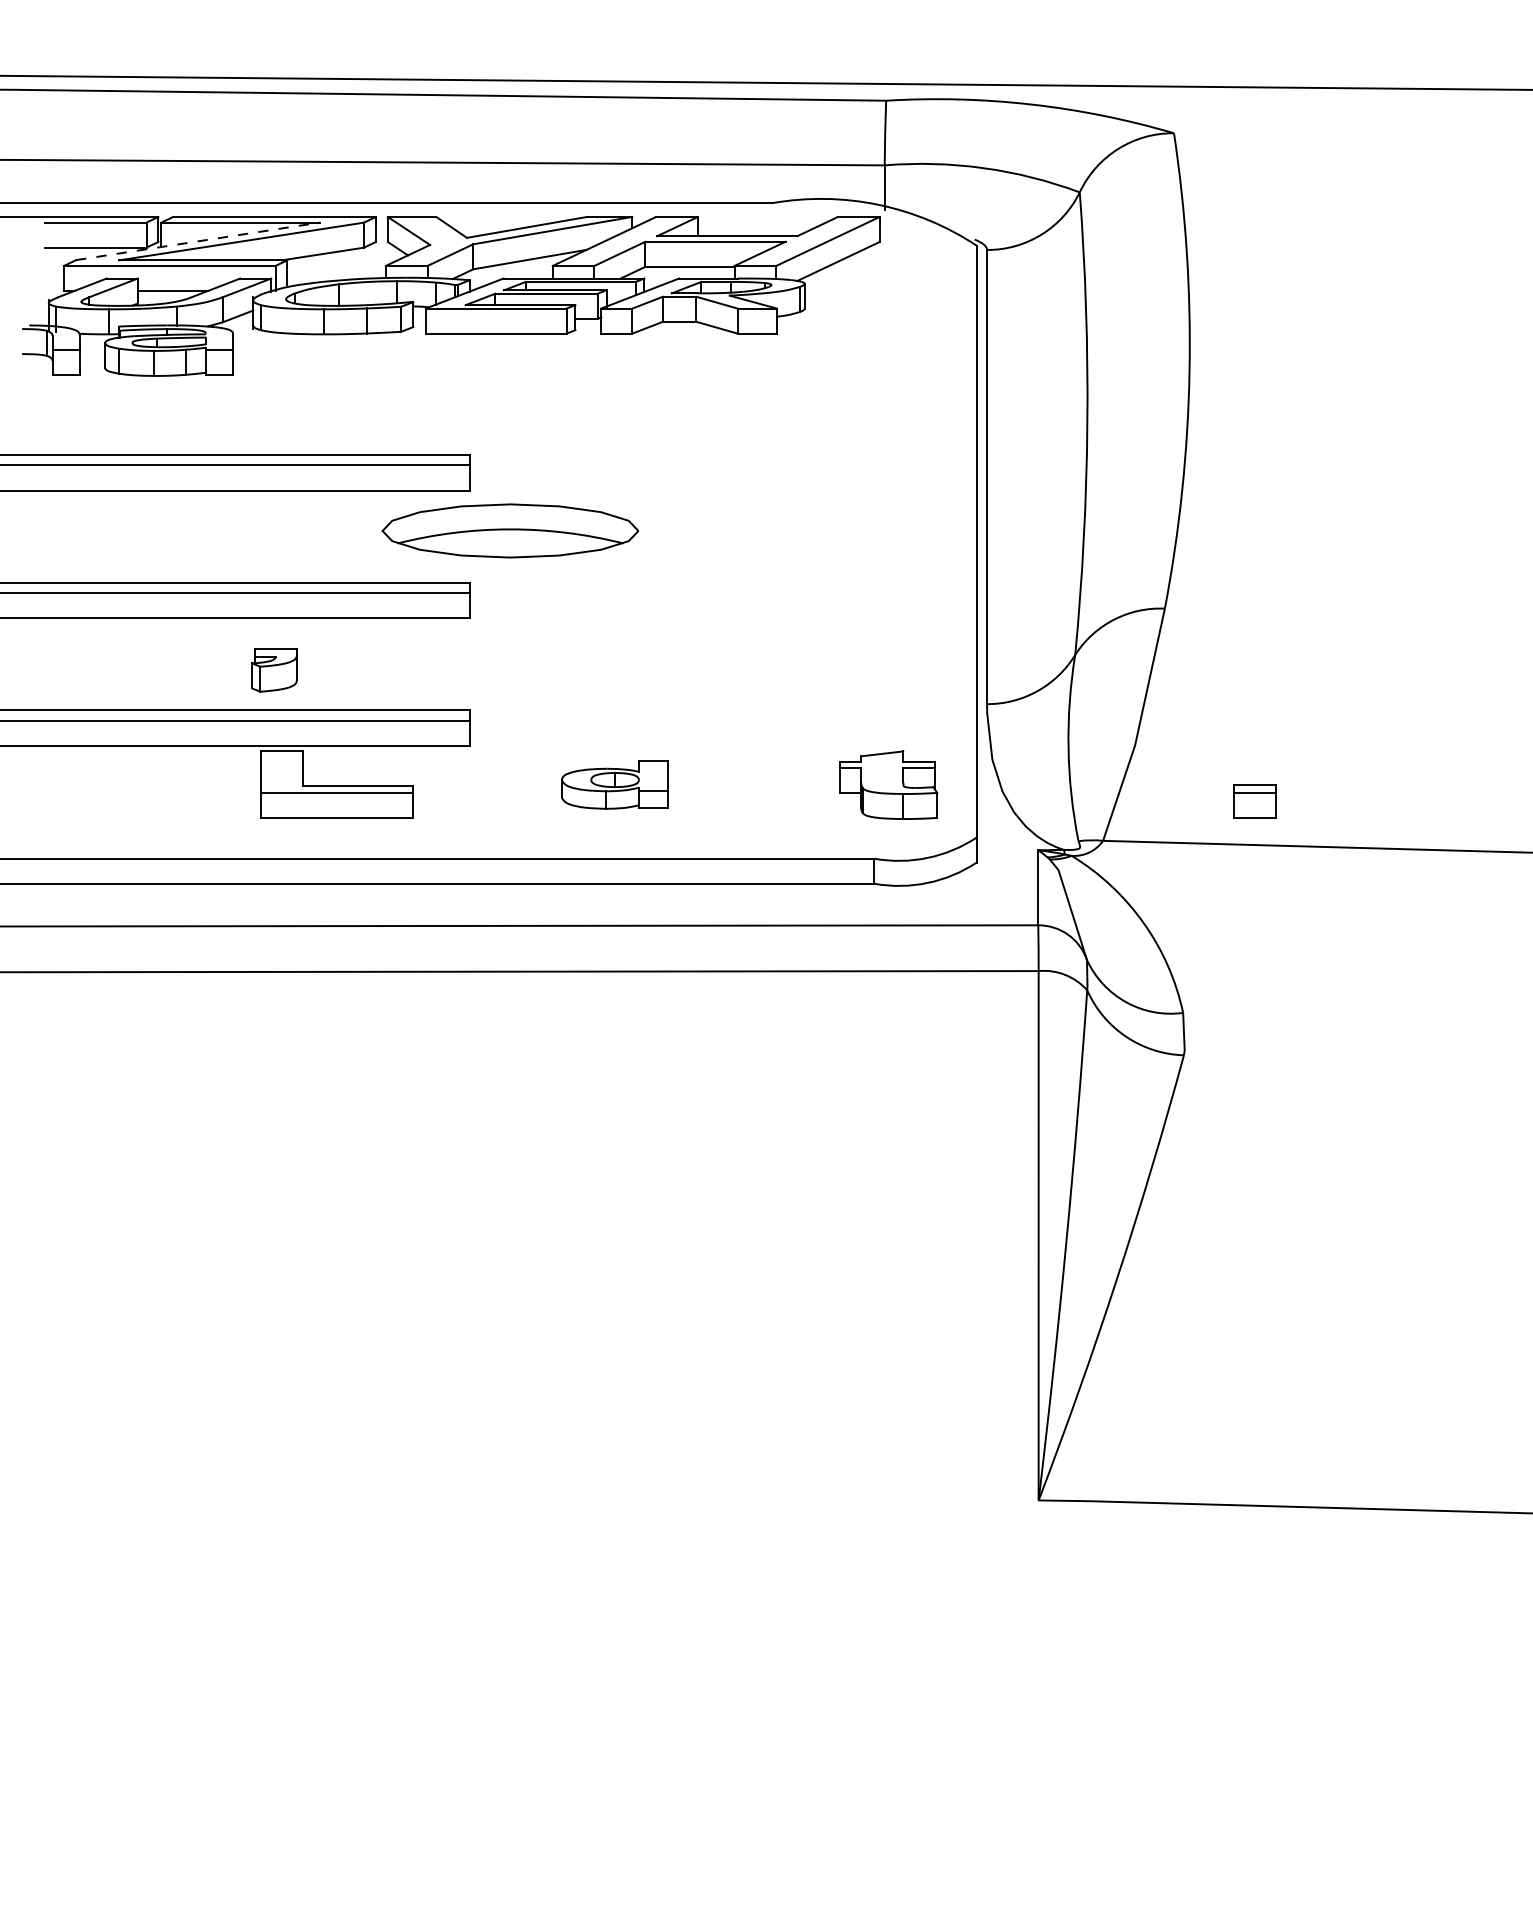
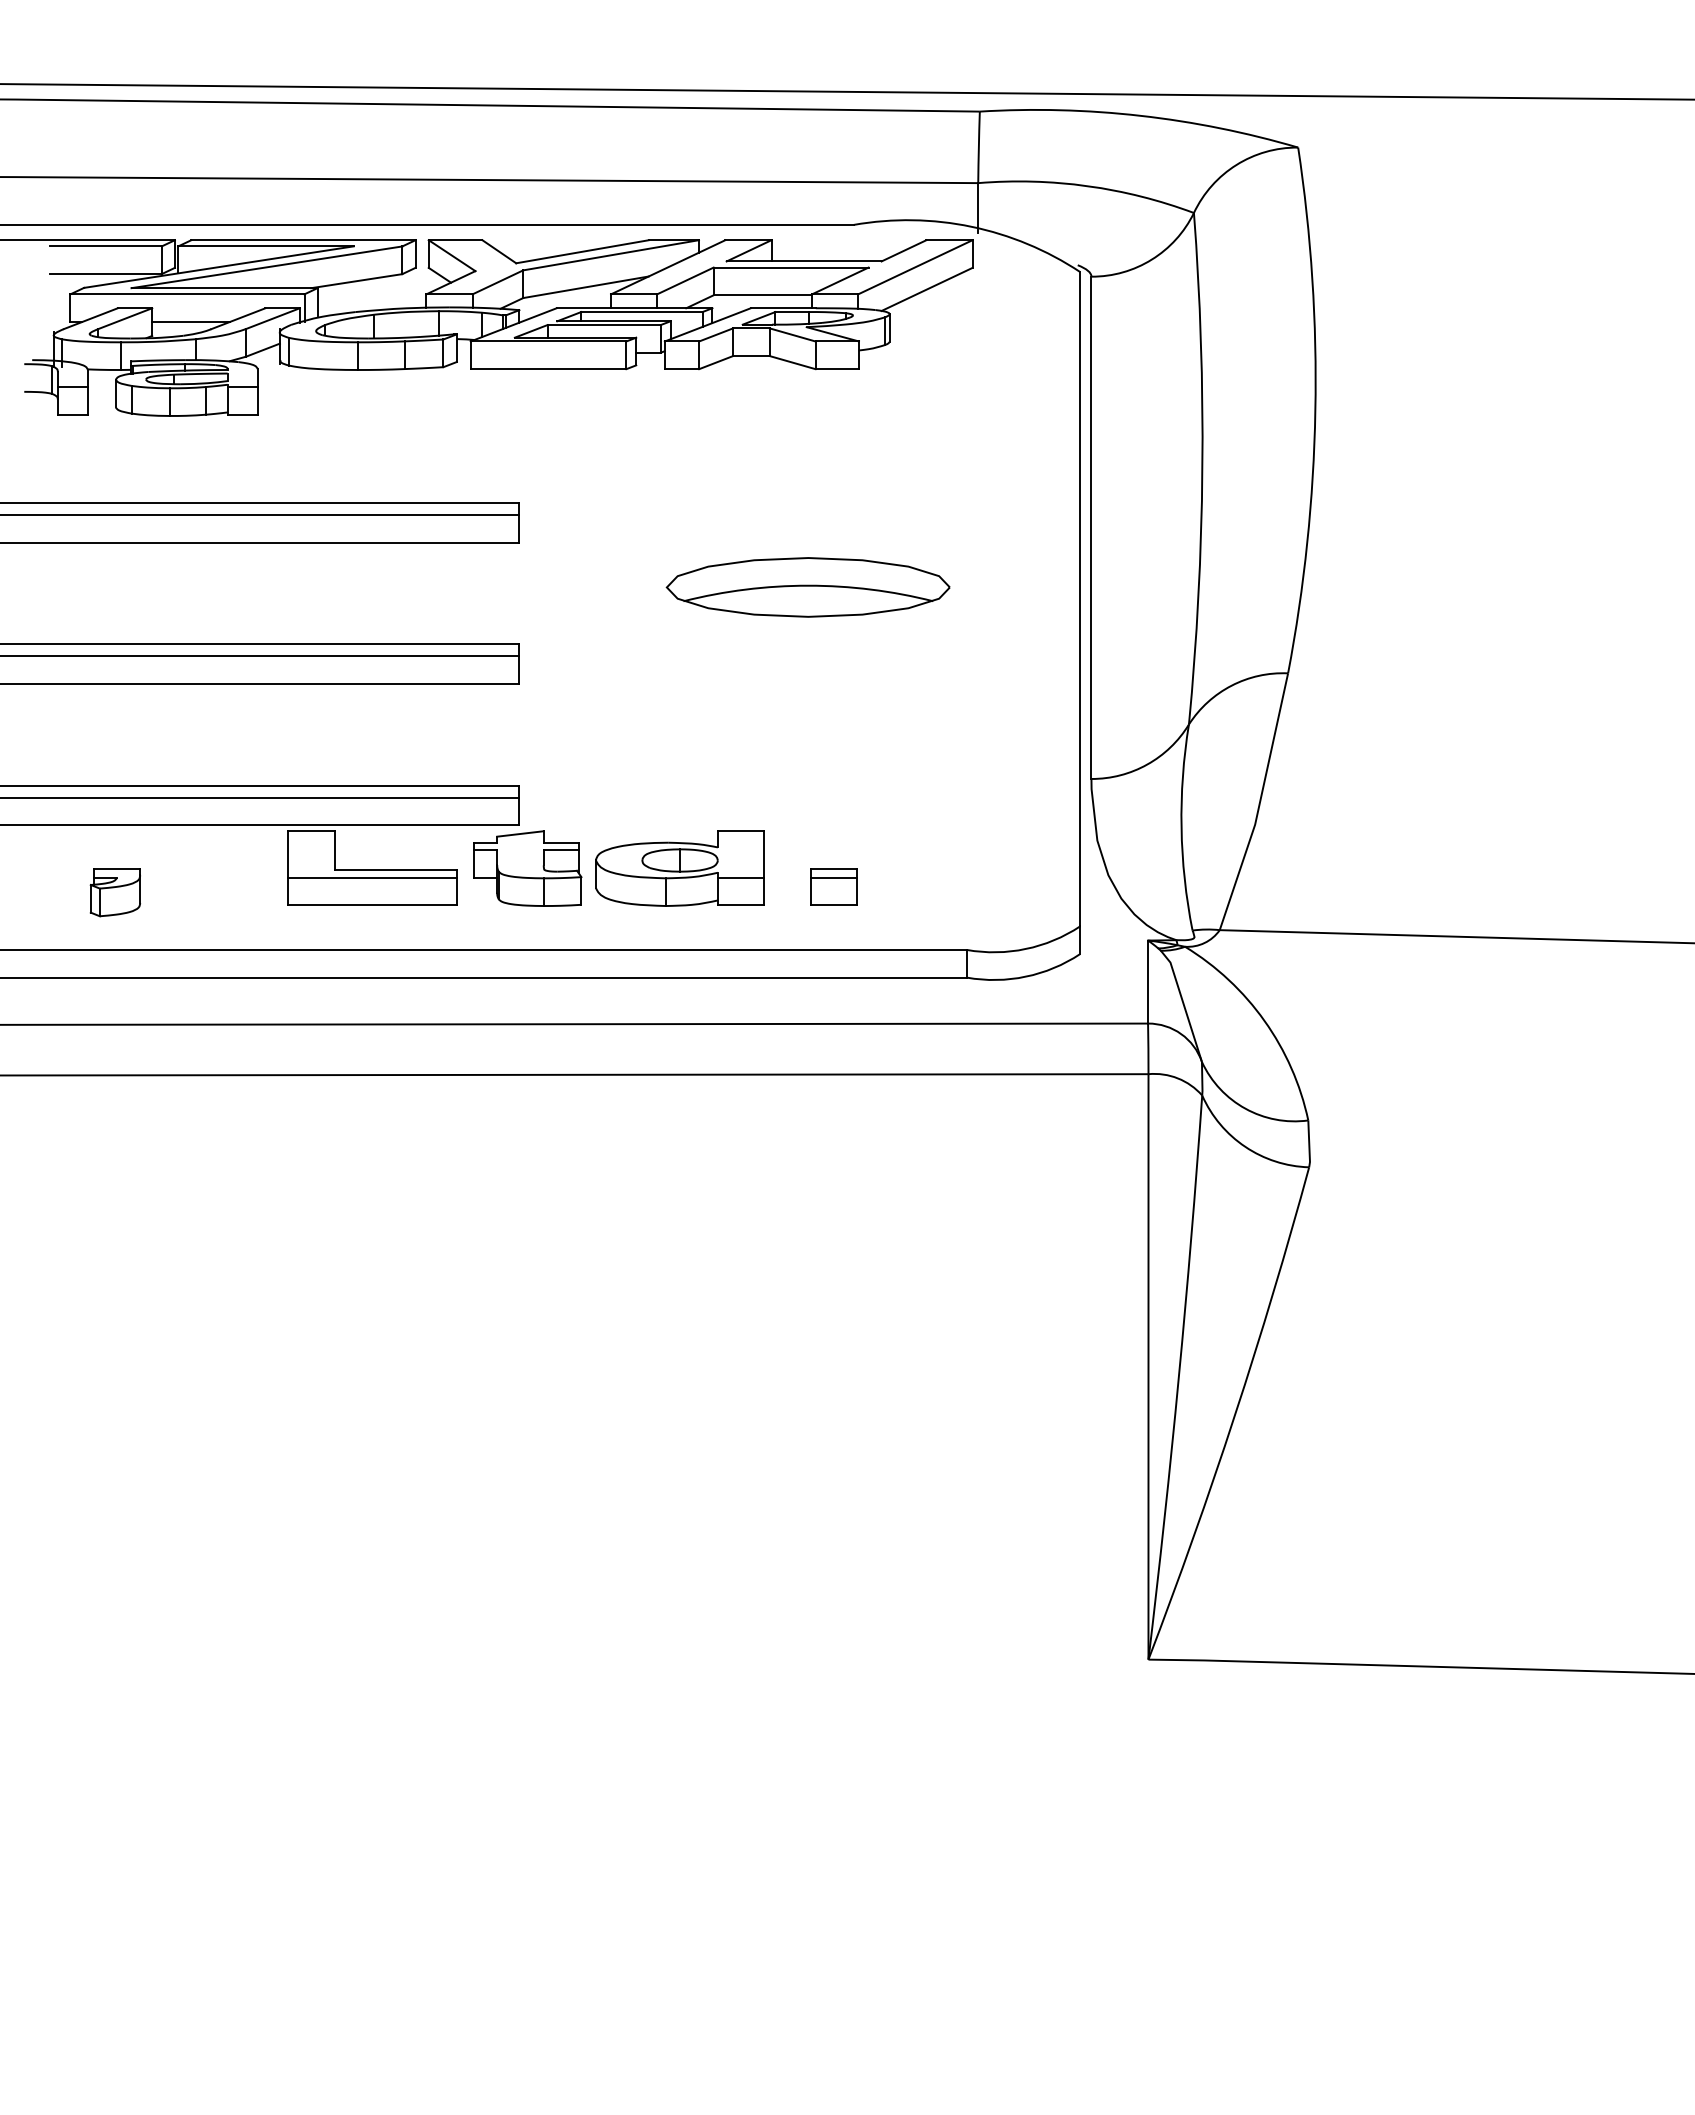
line: (198, 241) -> (219, 267), dashed -> solid
part: (509, 531) -> (807, 587), moved
part: (273, 670) -> (114, 892), moved
part: (614, 785) -> (679, 868), size x1.43
part: (888, 785) -> (527, 868), moved
part: (1254, 801) -> (833, 886), moved

